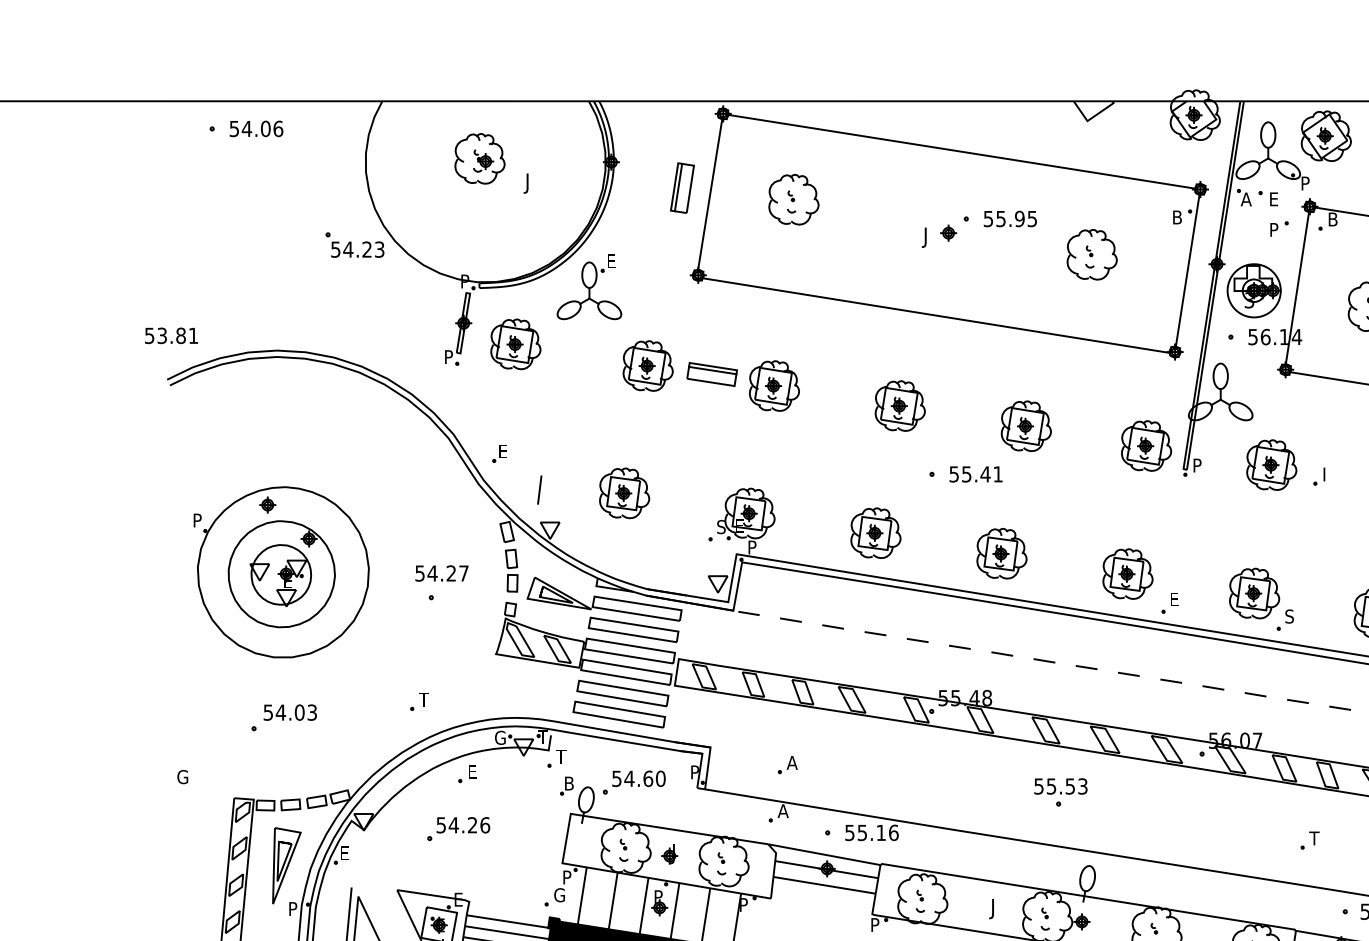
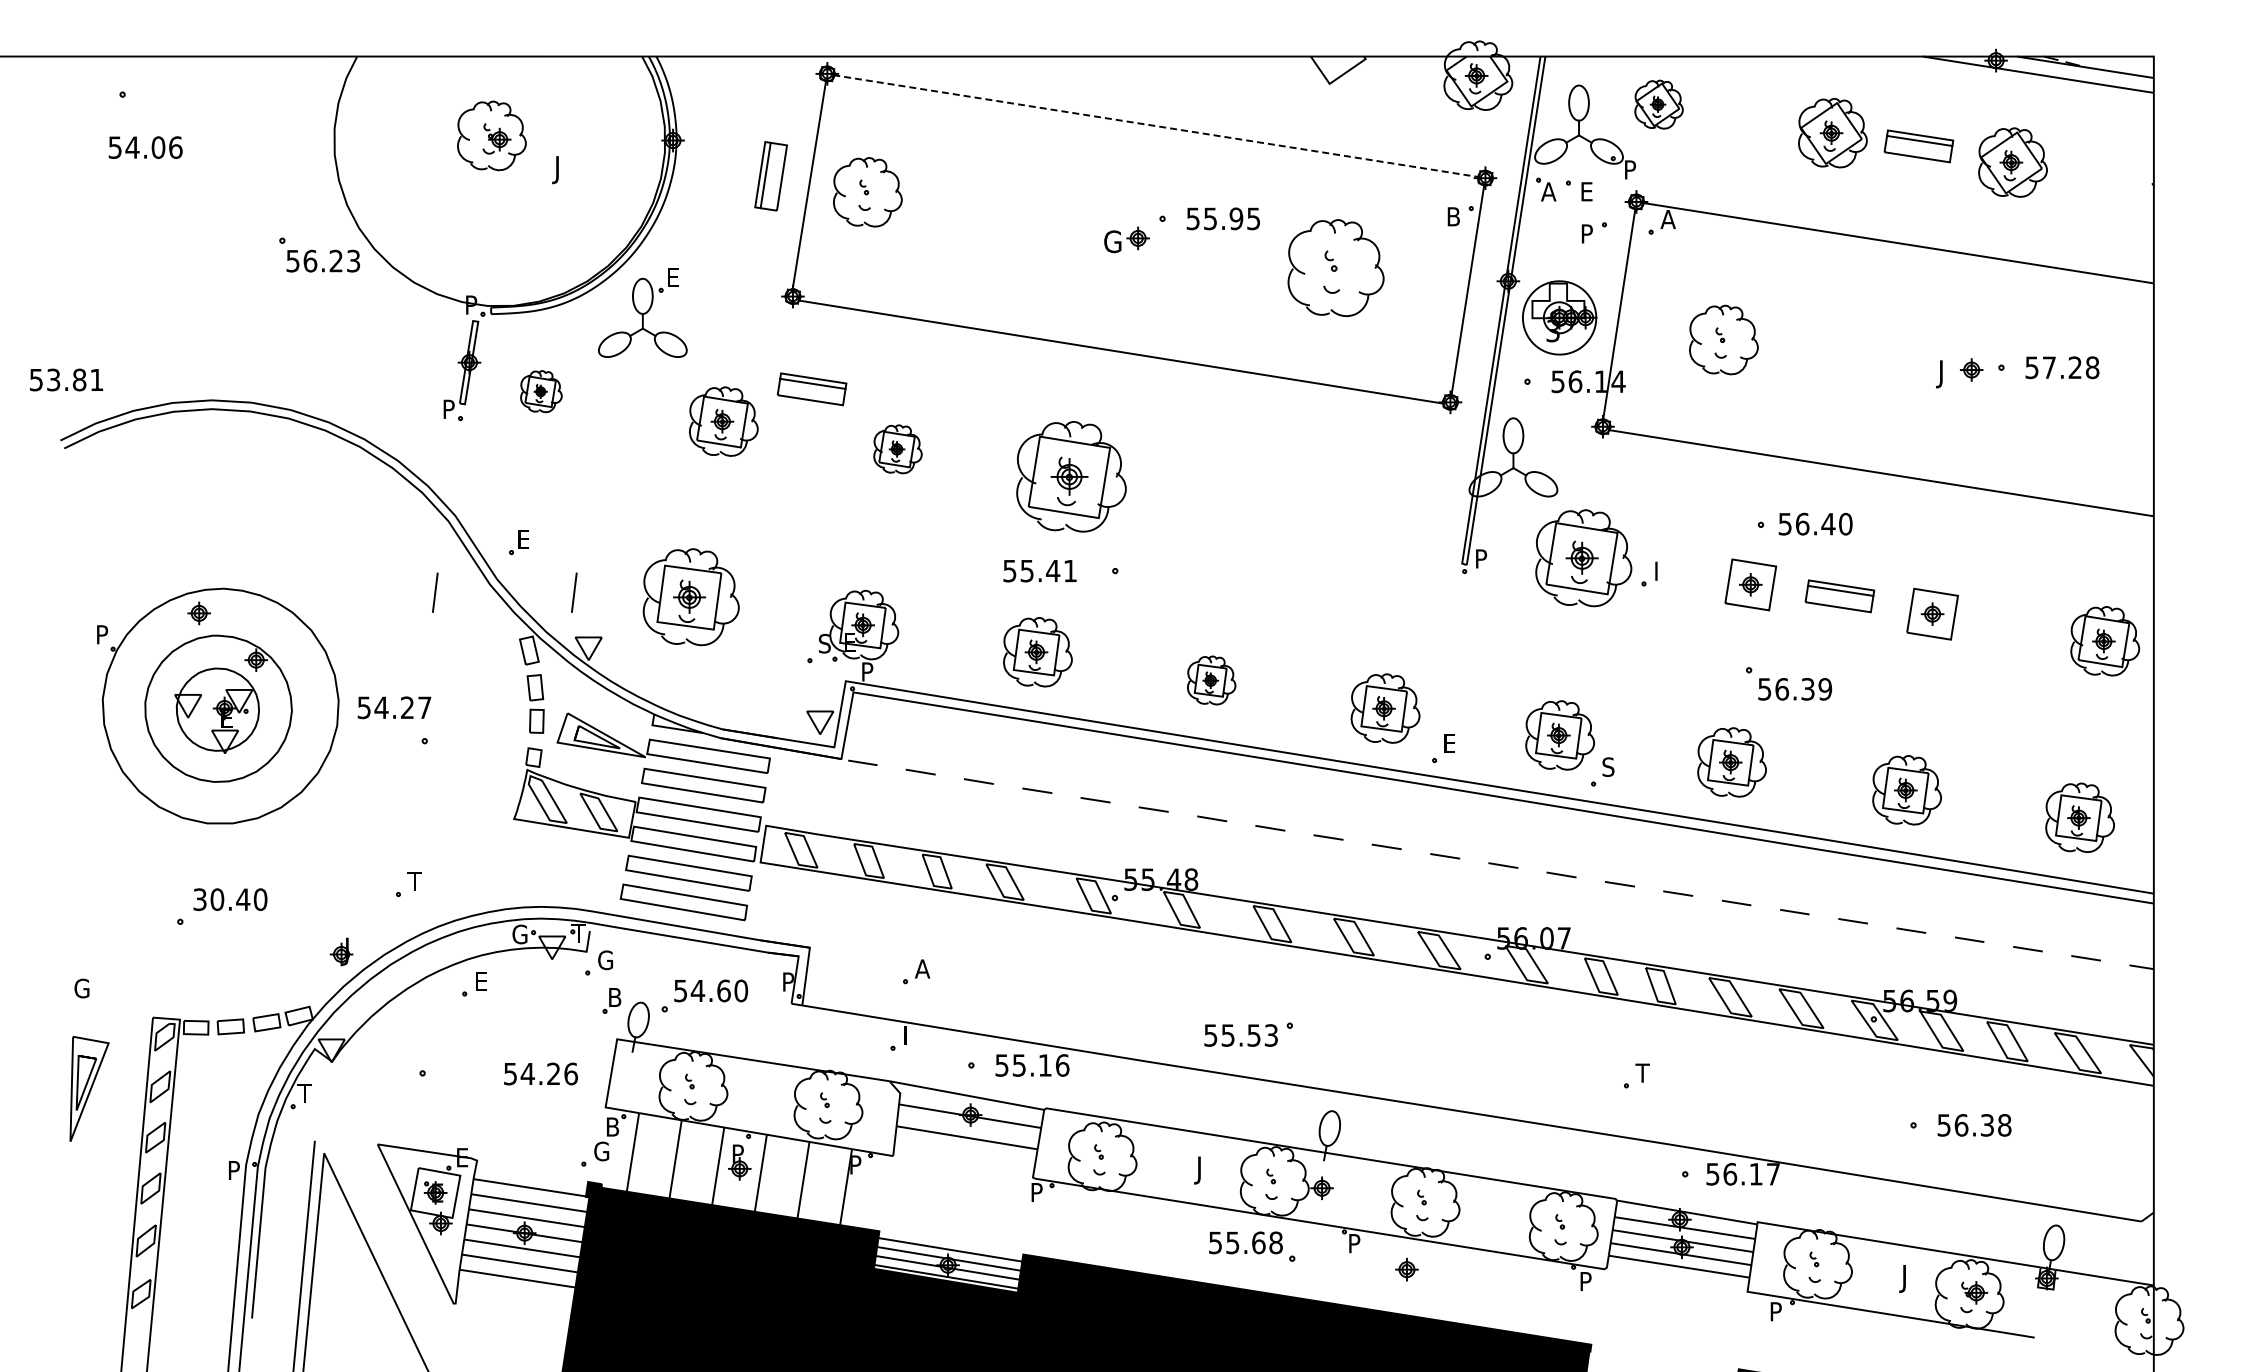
text: (256, 128) -> (145, 147), moved
part: (1325, 136) -> (1658, 104), size x0.7
line: (961, 152) -> (1156, 126), solid -> dashed
part: (793, 199) -> (867, 192), moved
text: (1332, 219) -> (1667, 219), B -> A
text: (929, 237) -> (1111, 244), J -> G
text: (348, 249) -> (310, 260), 54.23 -> 56.23
part: (1092, 254) -> (1336, 268), size x1.4
part: (515, 344) -> (541, 391), size x0.6
part: (711, 374) -> (811, 389), moved
part: (774, 386) -> (897, 449), size x0.7
part: (900, 405) -> (1071, 476), size x1.6
part: (1026, 426) -> (1245, 504), removed
part: (1146, 445) -> (1410, 531), removed
part: (1271, 465) -> (1583, 558), size x1.4
text: (975, 474) -> (1039, 571), moved
line: (439, 489) -> (435, 592), added
part: (624, 493) -> (691, 597), size x1.4
part: (1001, 553) -> (1211, 680), size x0.7
text: (442, 573) -> (394, 707), moved
text: (290, 712) -> (230, 899), 54.03 -> 30.40
text: (562, 756) -> (605, 960), T -> G
text: (1060, 786) -> (1240, 1035), moved
text: (782, 811) -> (909, 1035), A -> I
text: (463, 824) -> (540, 1073), moved
text: (344, 853) -> (304, 1093), E -> T
part: (669, 853) -> (341, 951), moved
part: (286, 865) -> (89, 1088), moved
text: (568, 877) -> (613, 1126), P -> B

